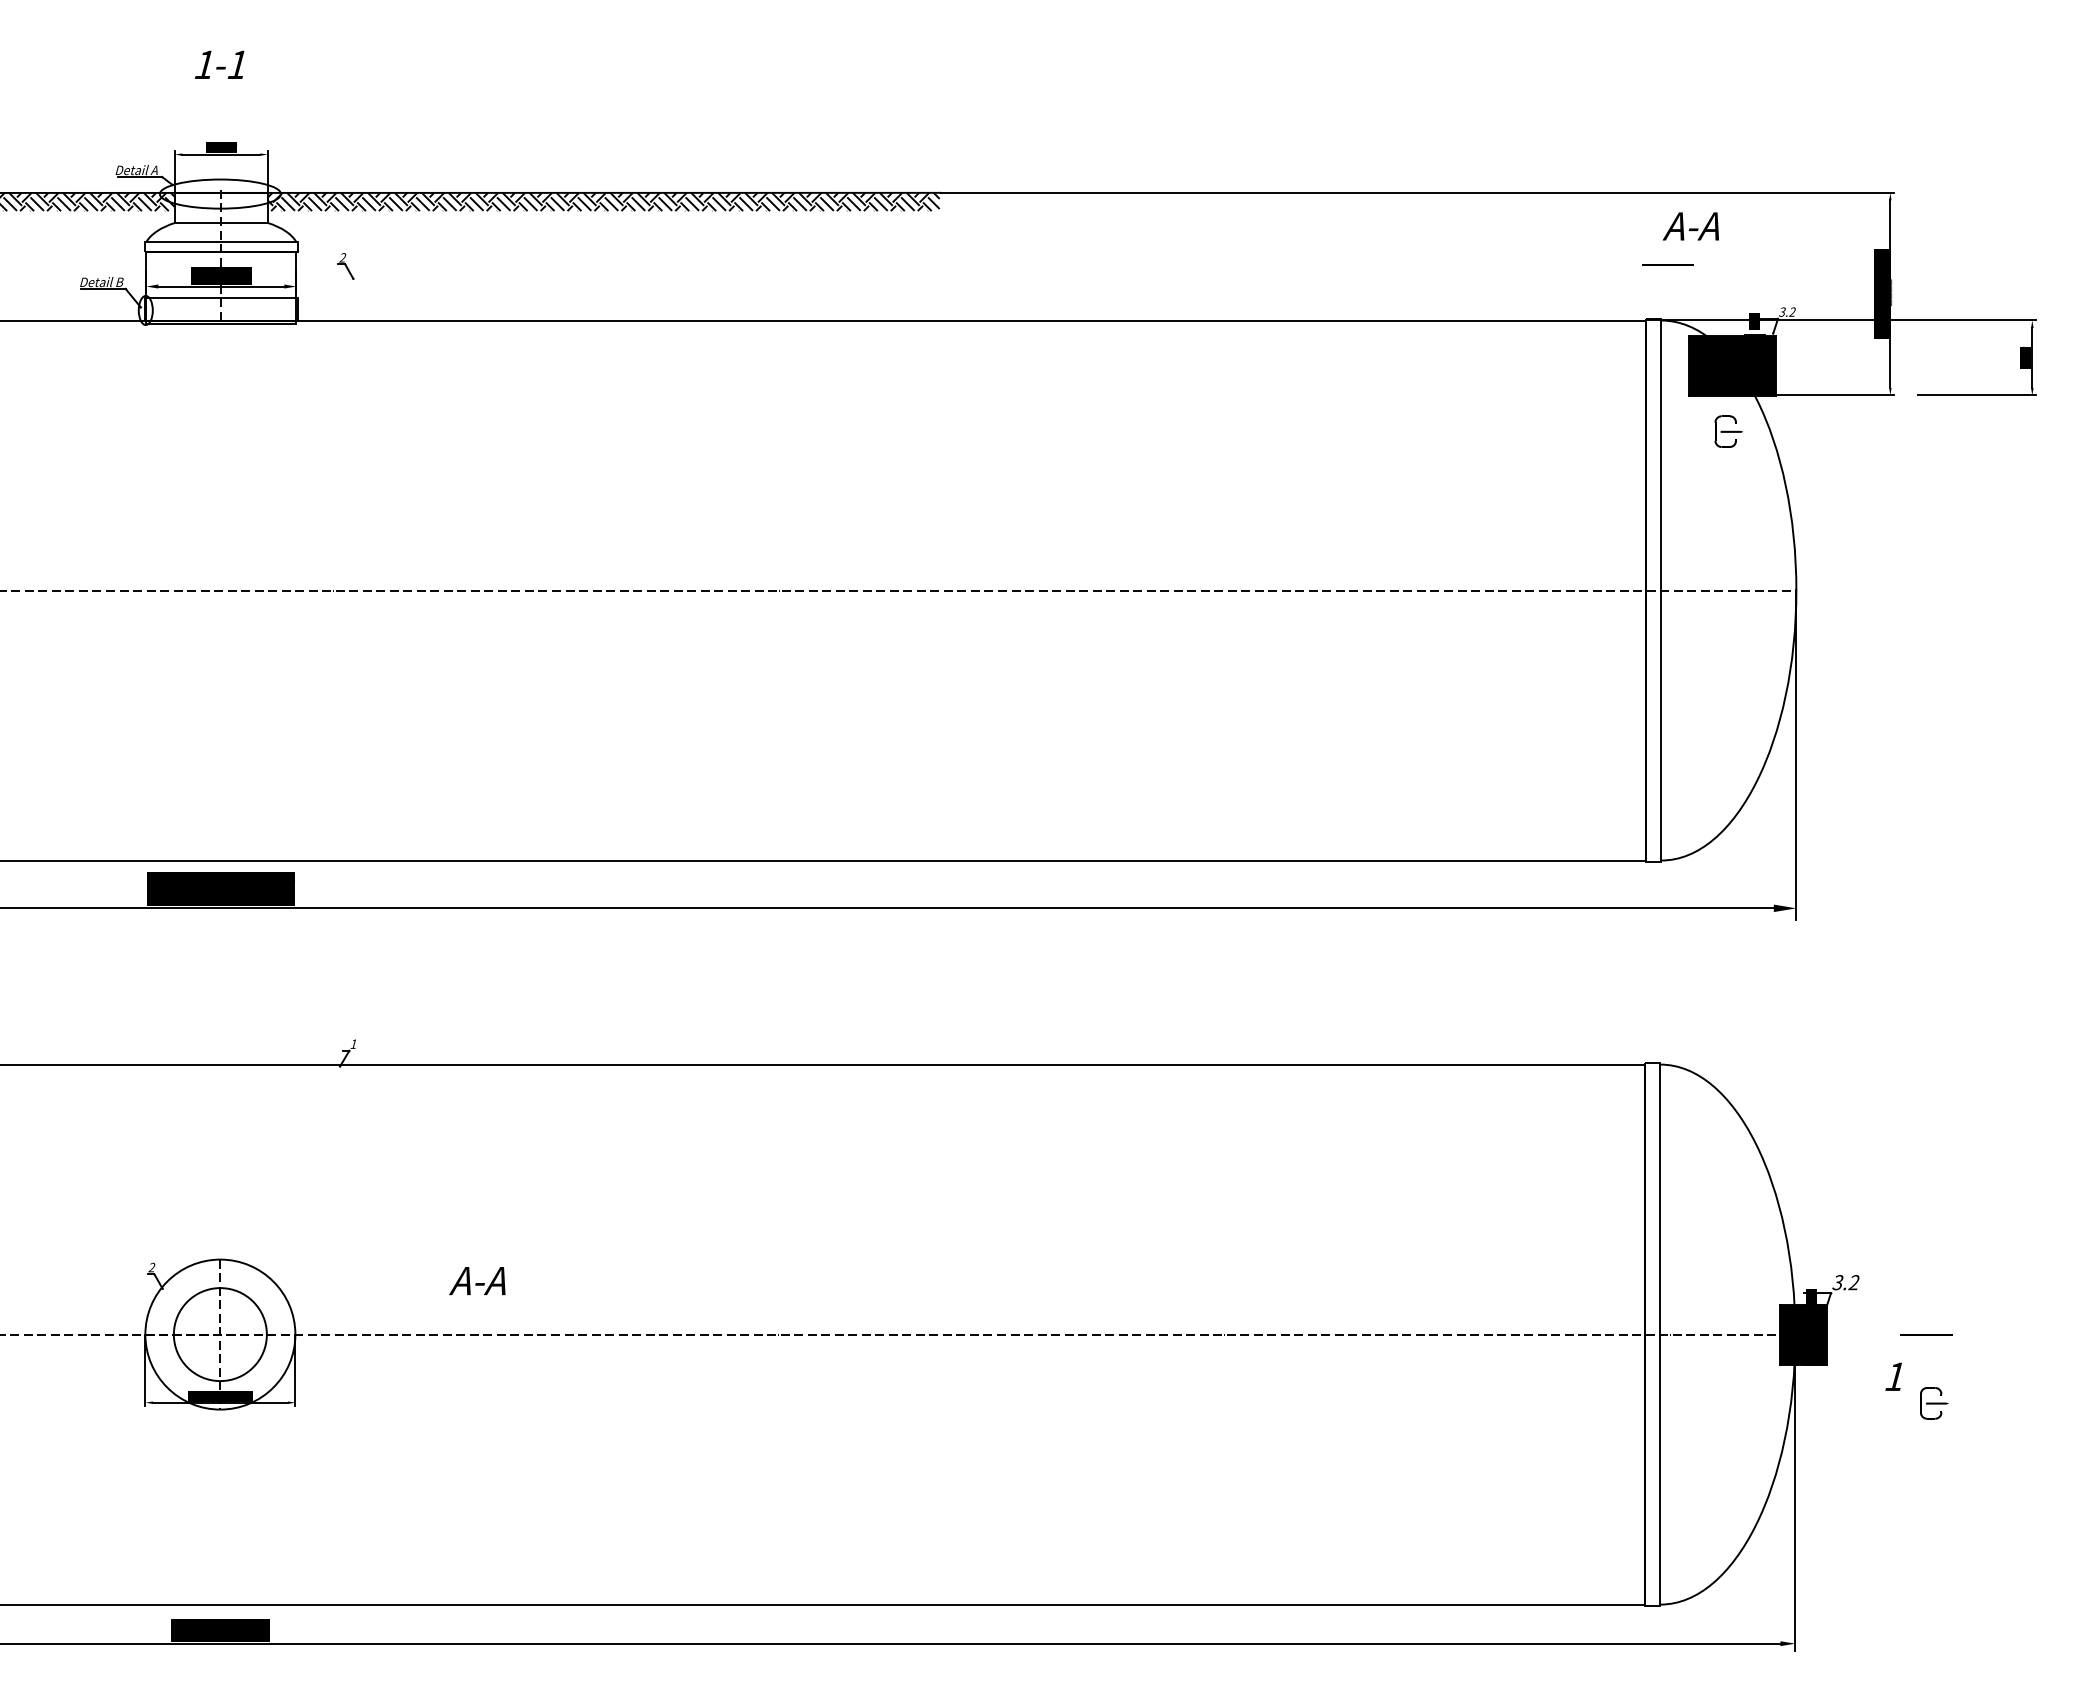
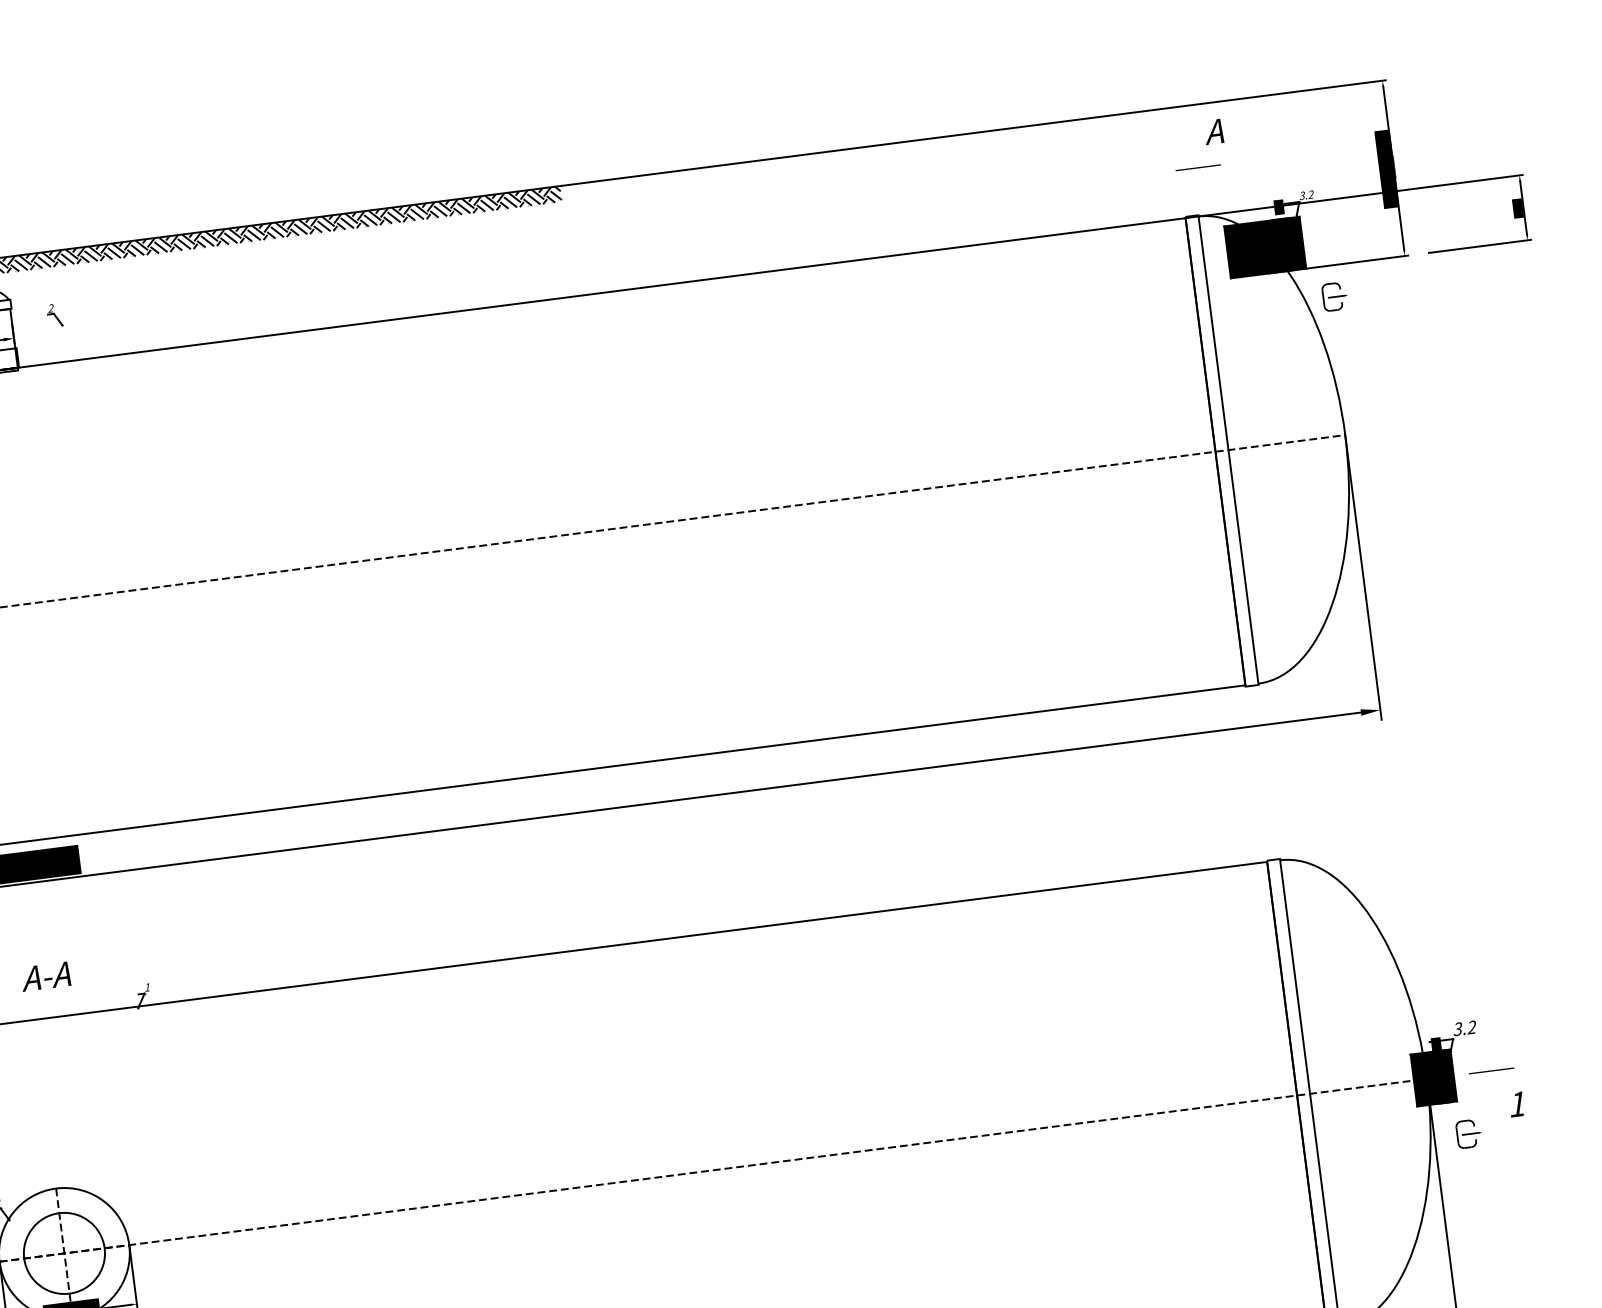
text: (1690, 226) -> (1213, 131), А-А -> А
part: (1728, 431) -> (1334, 296), moved
text: (477, 1281) -> (45, 977), moved
line: (1926, 1334) -> (1491, 1070), moved
part: (1934, 1403) -> (1469, 1134), moved

